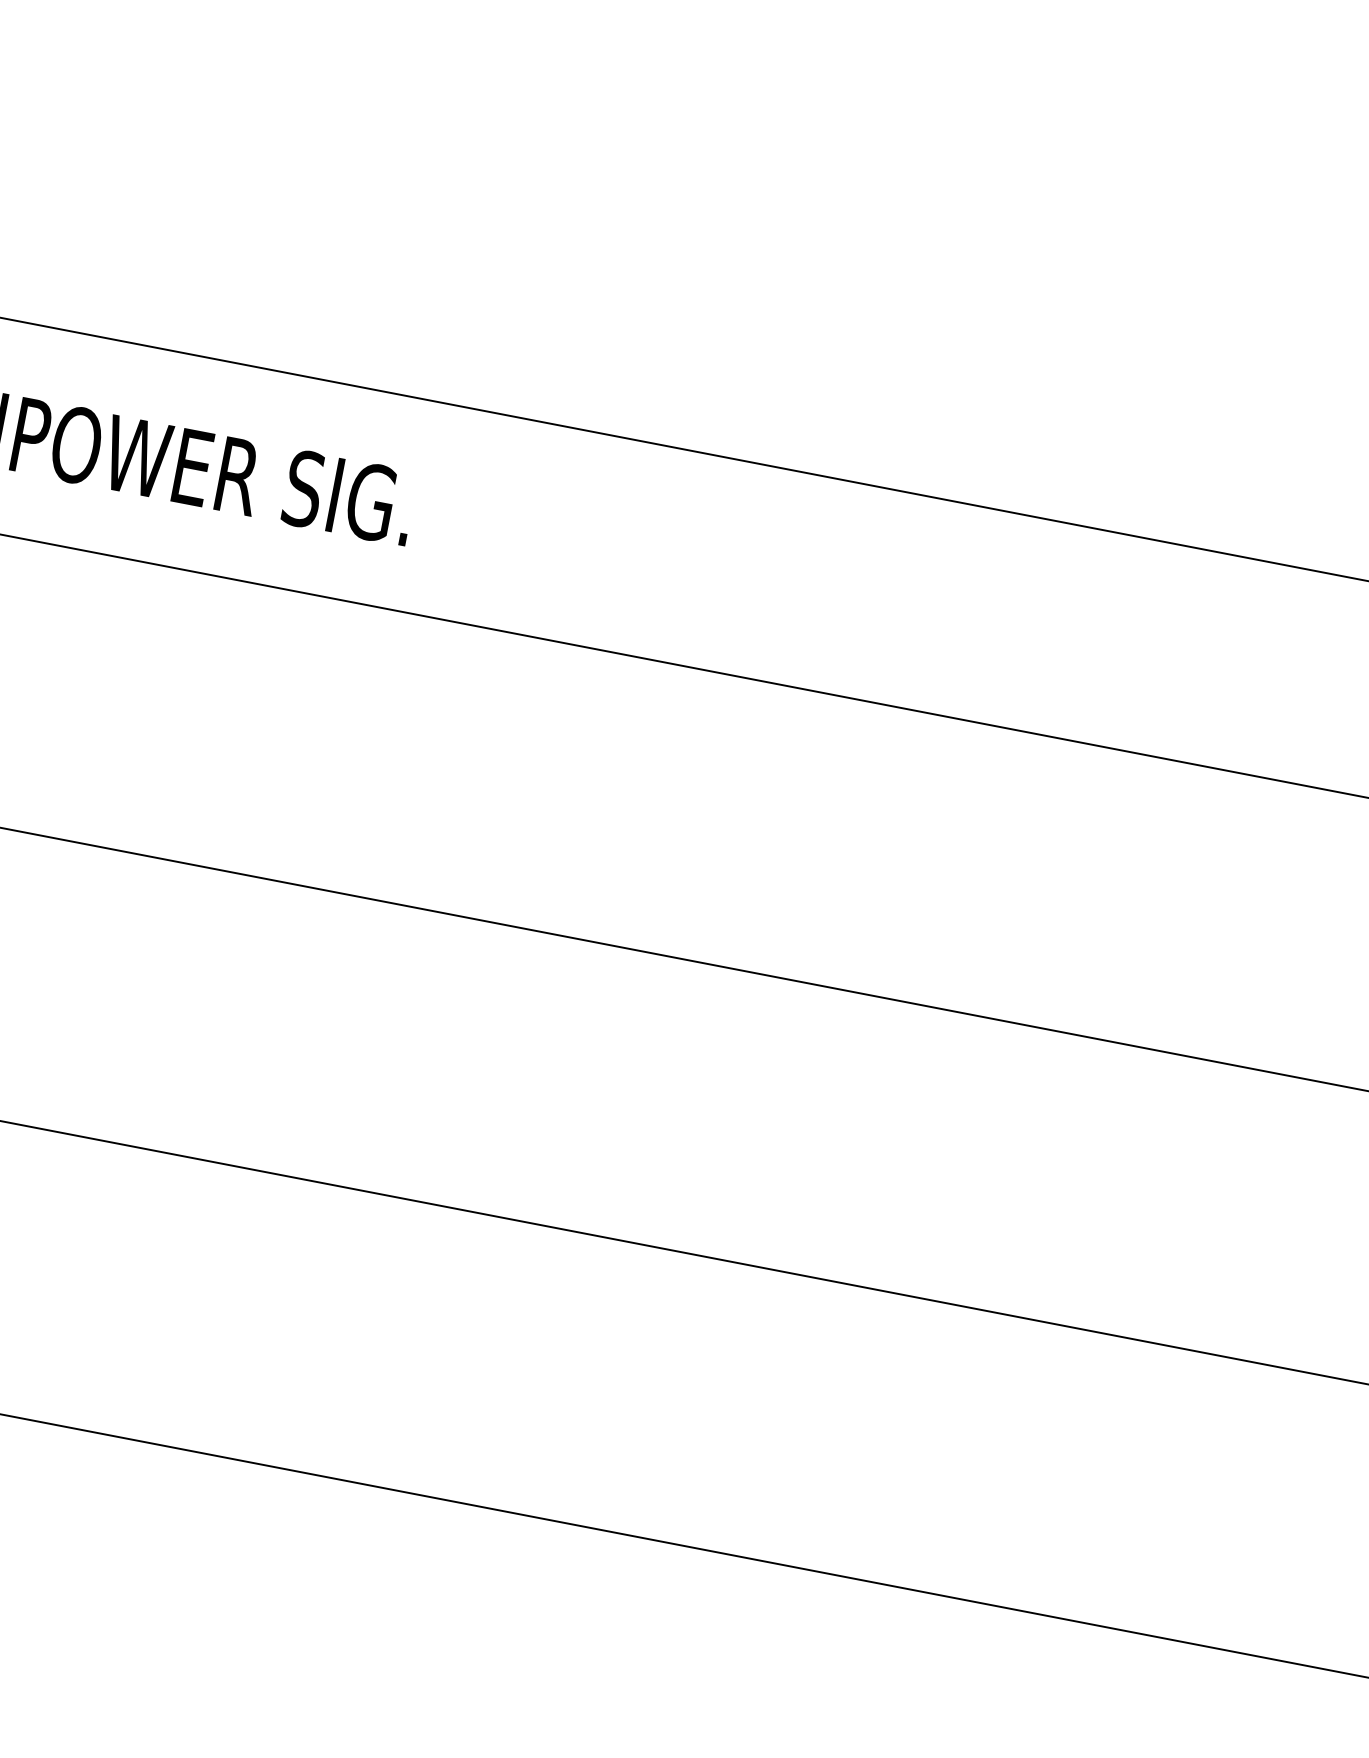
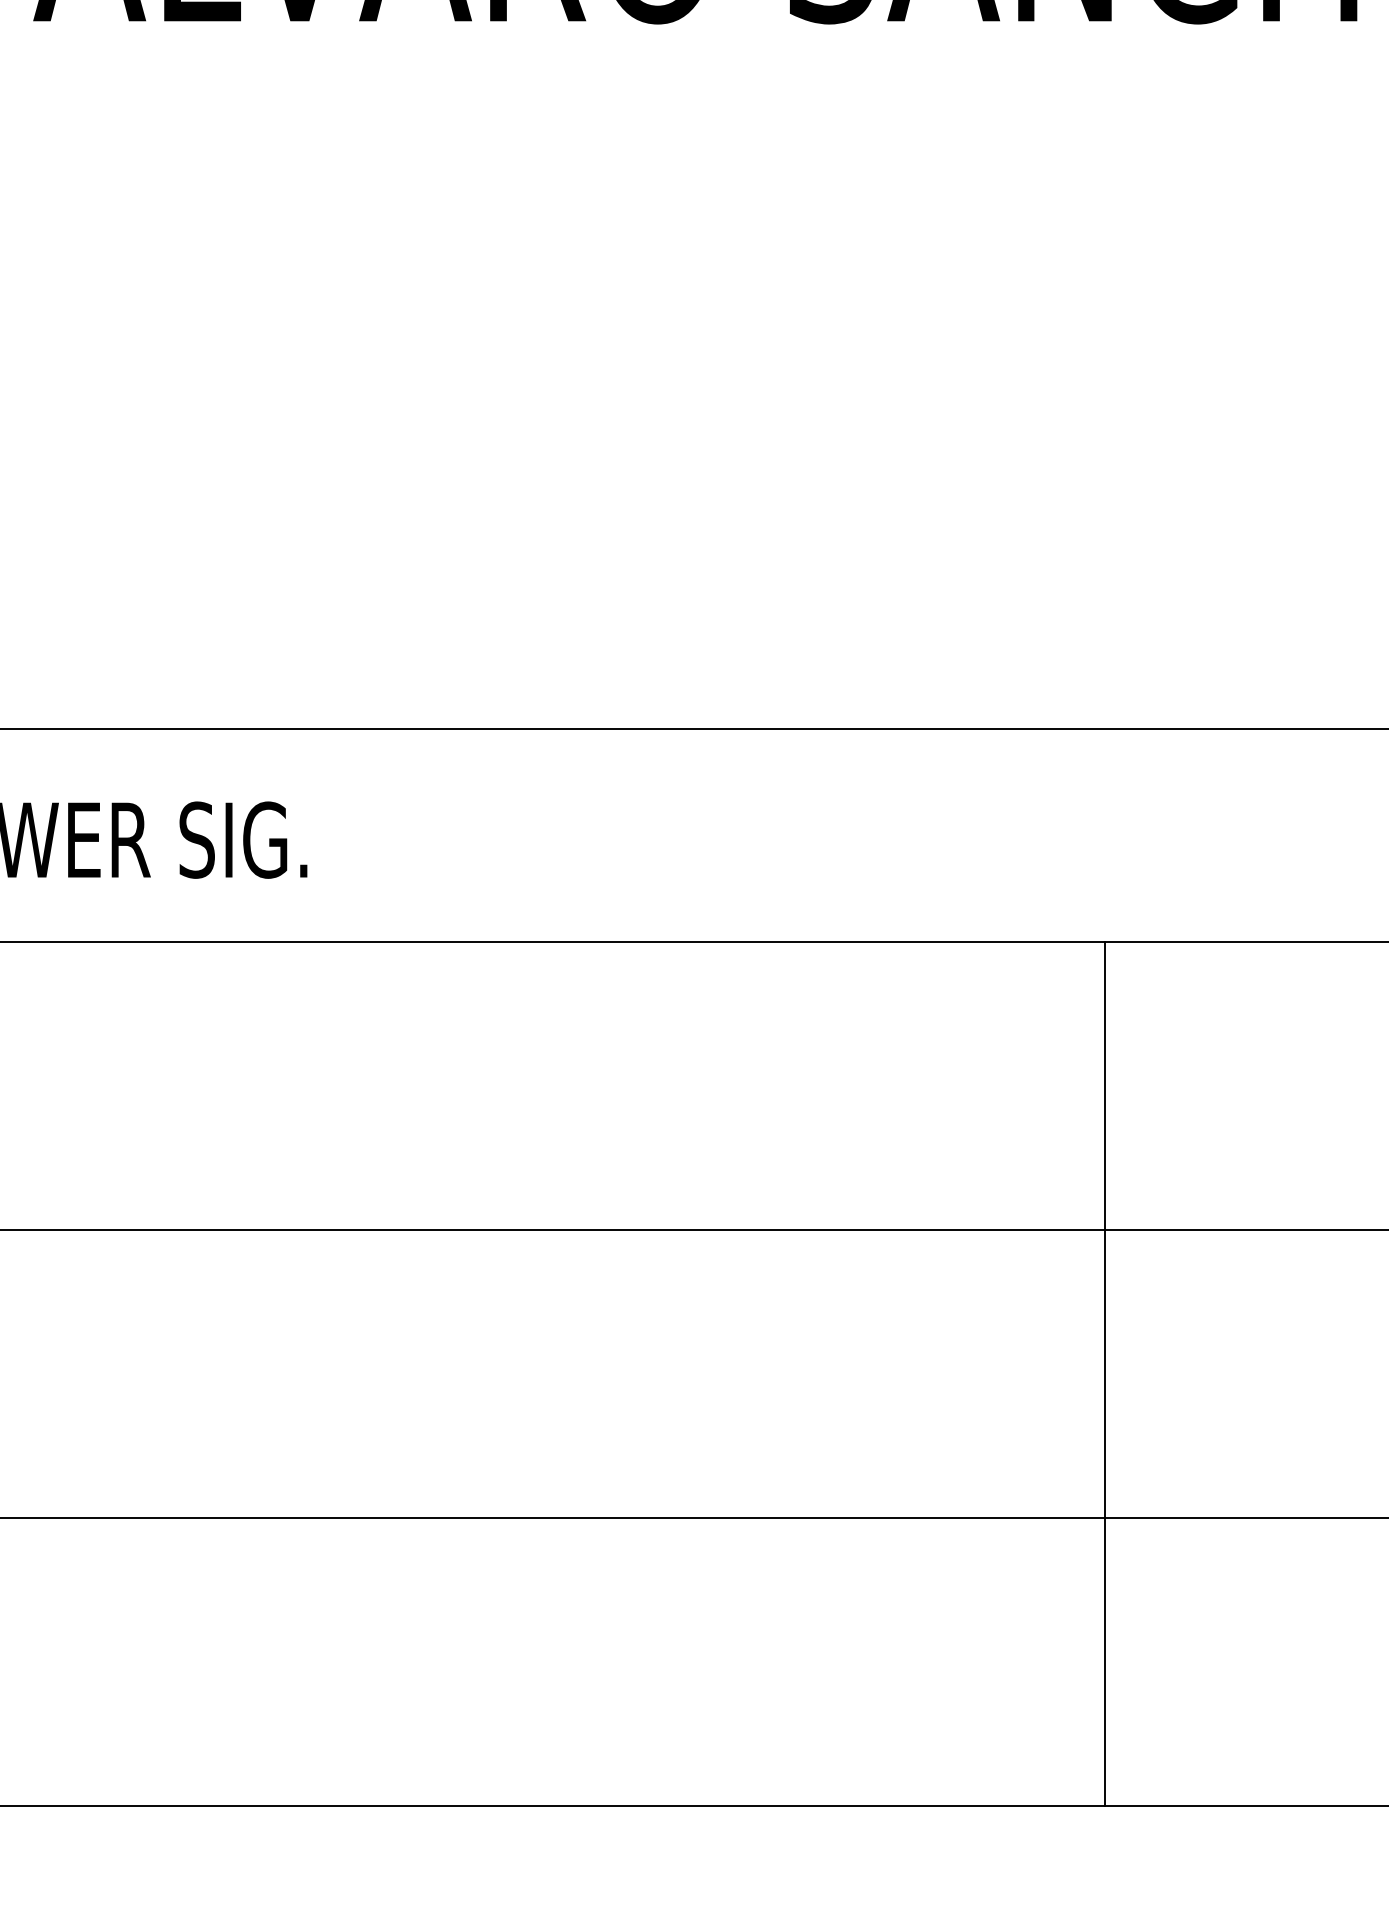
line: (1093, 1185) -> (1104, 1374), added

